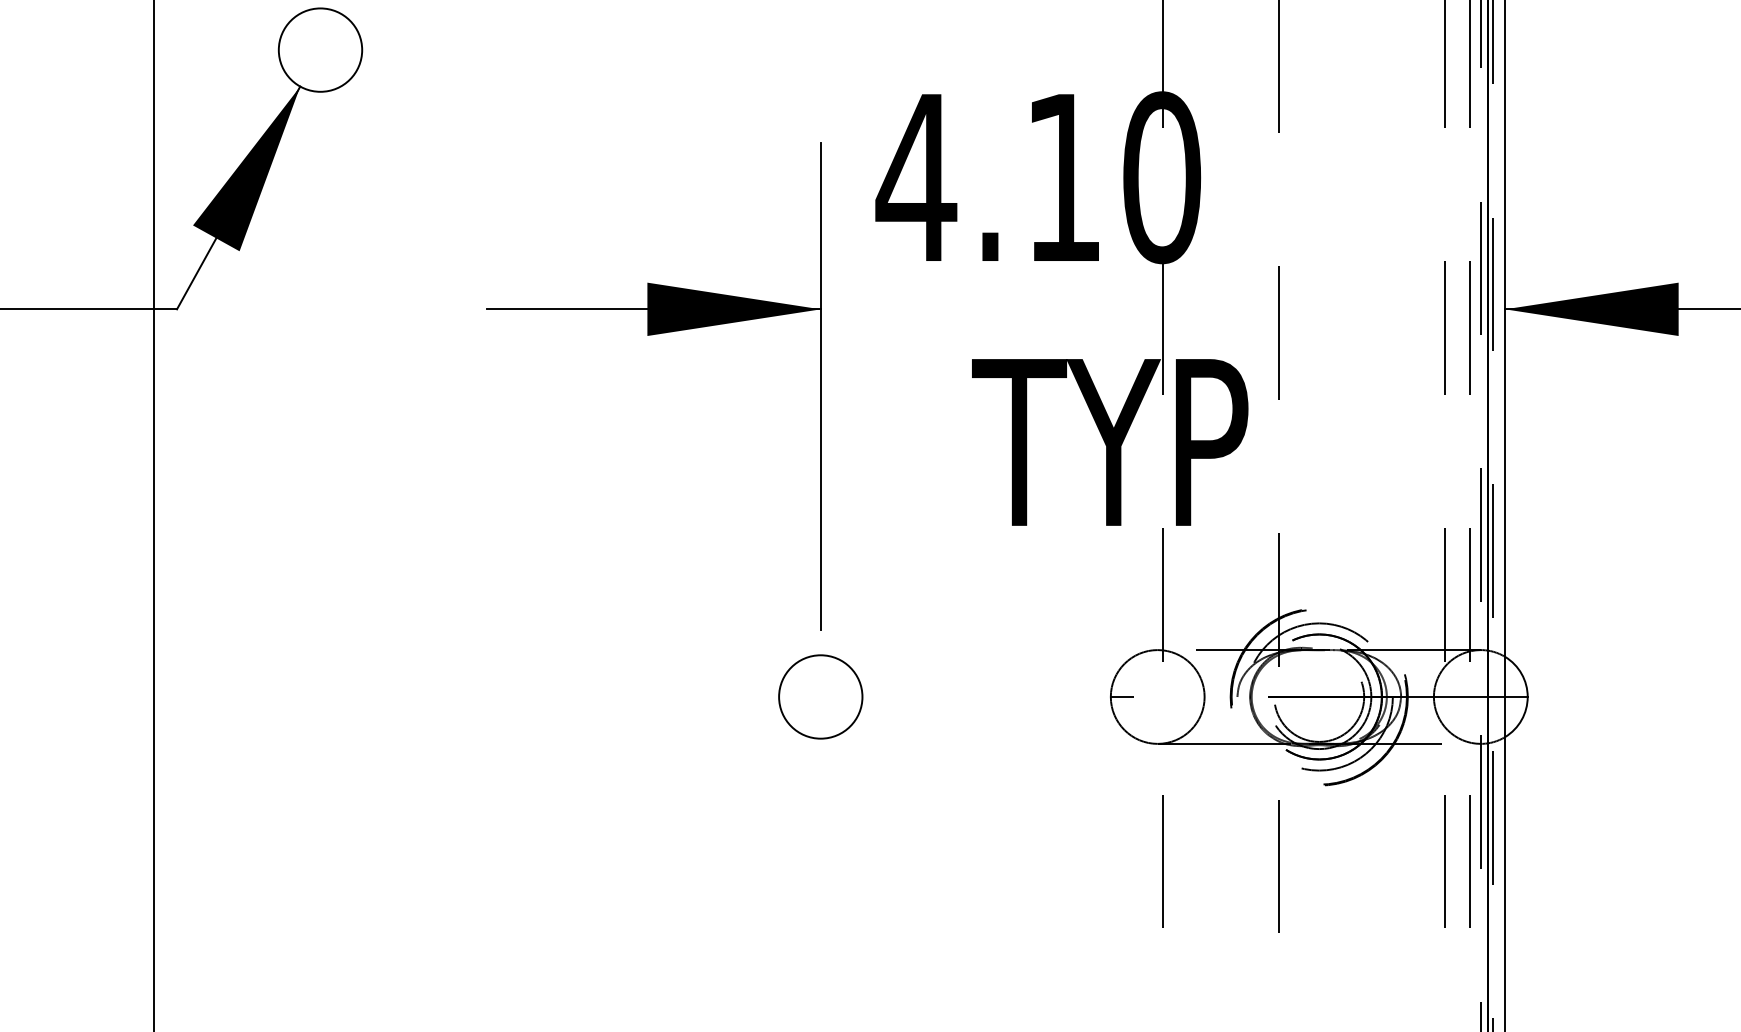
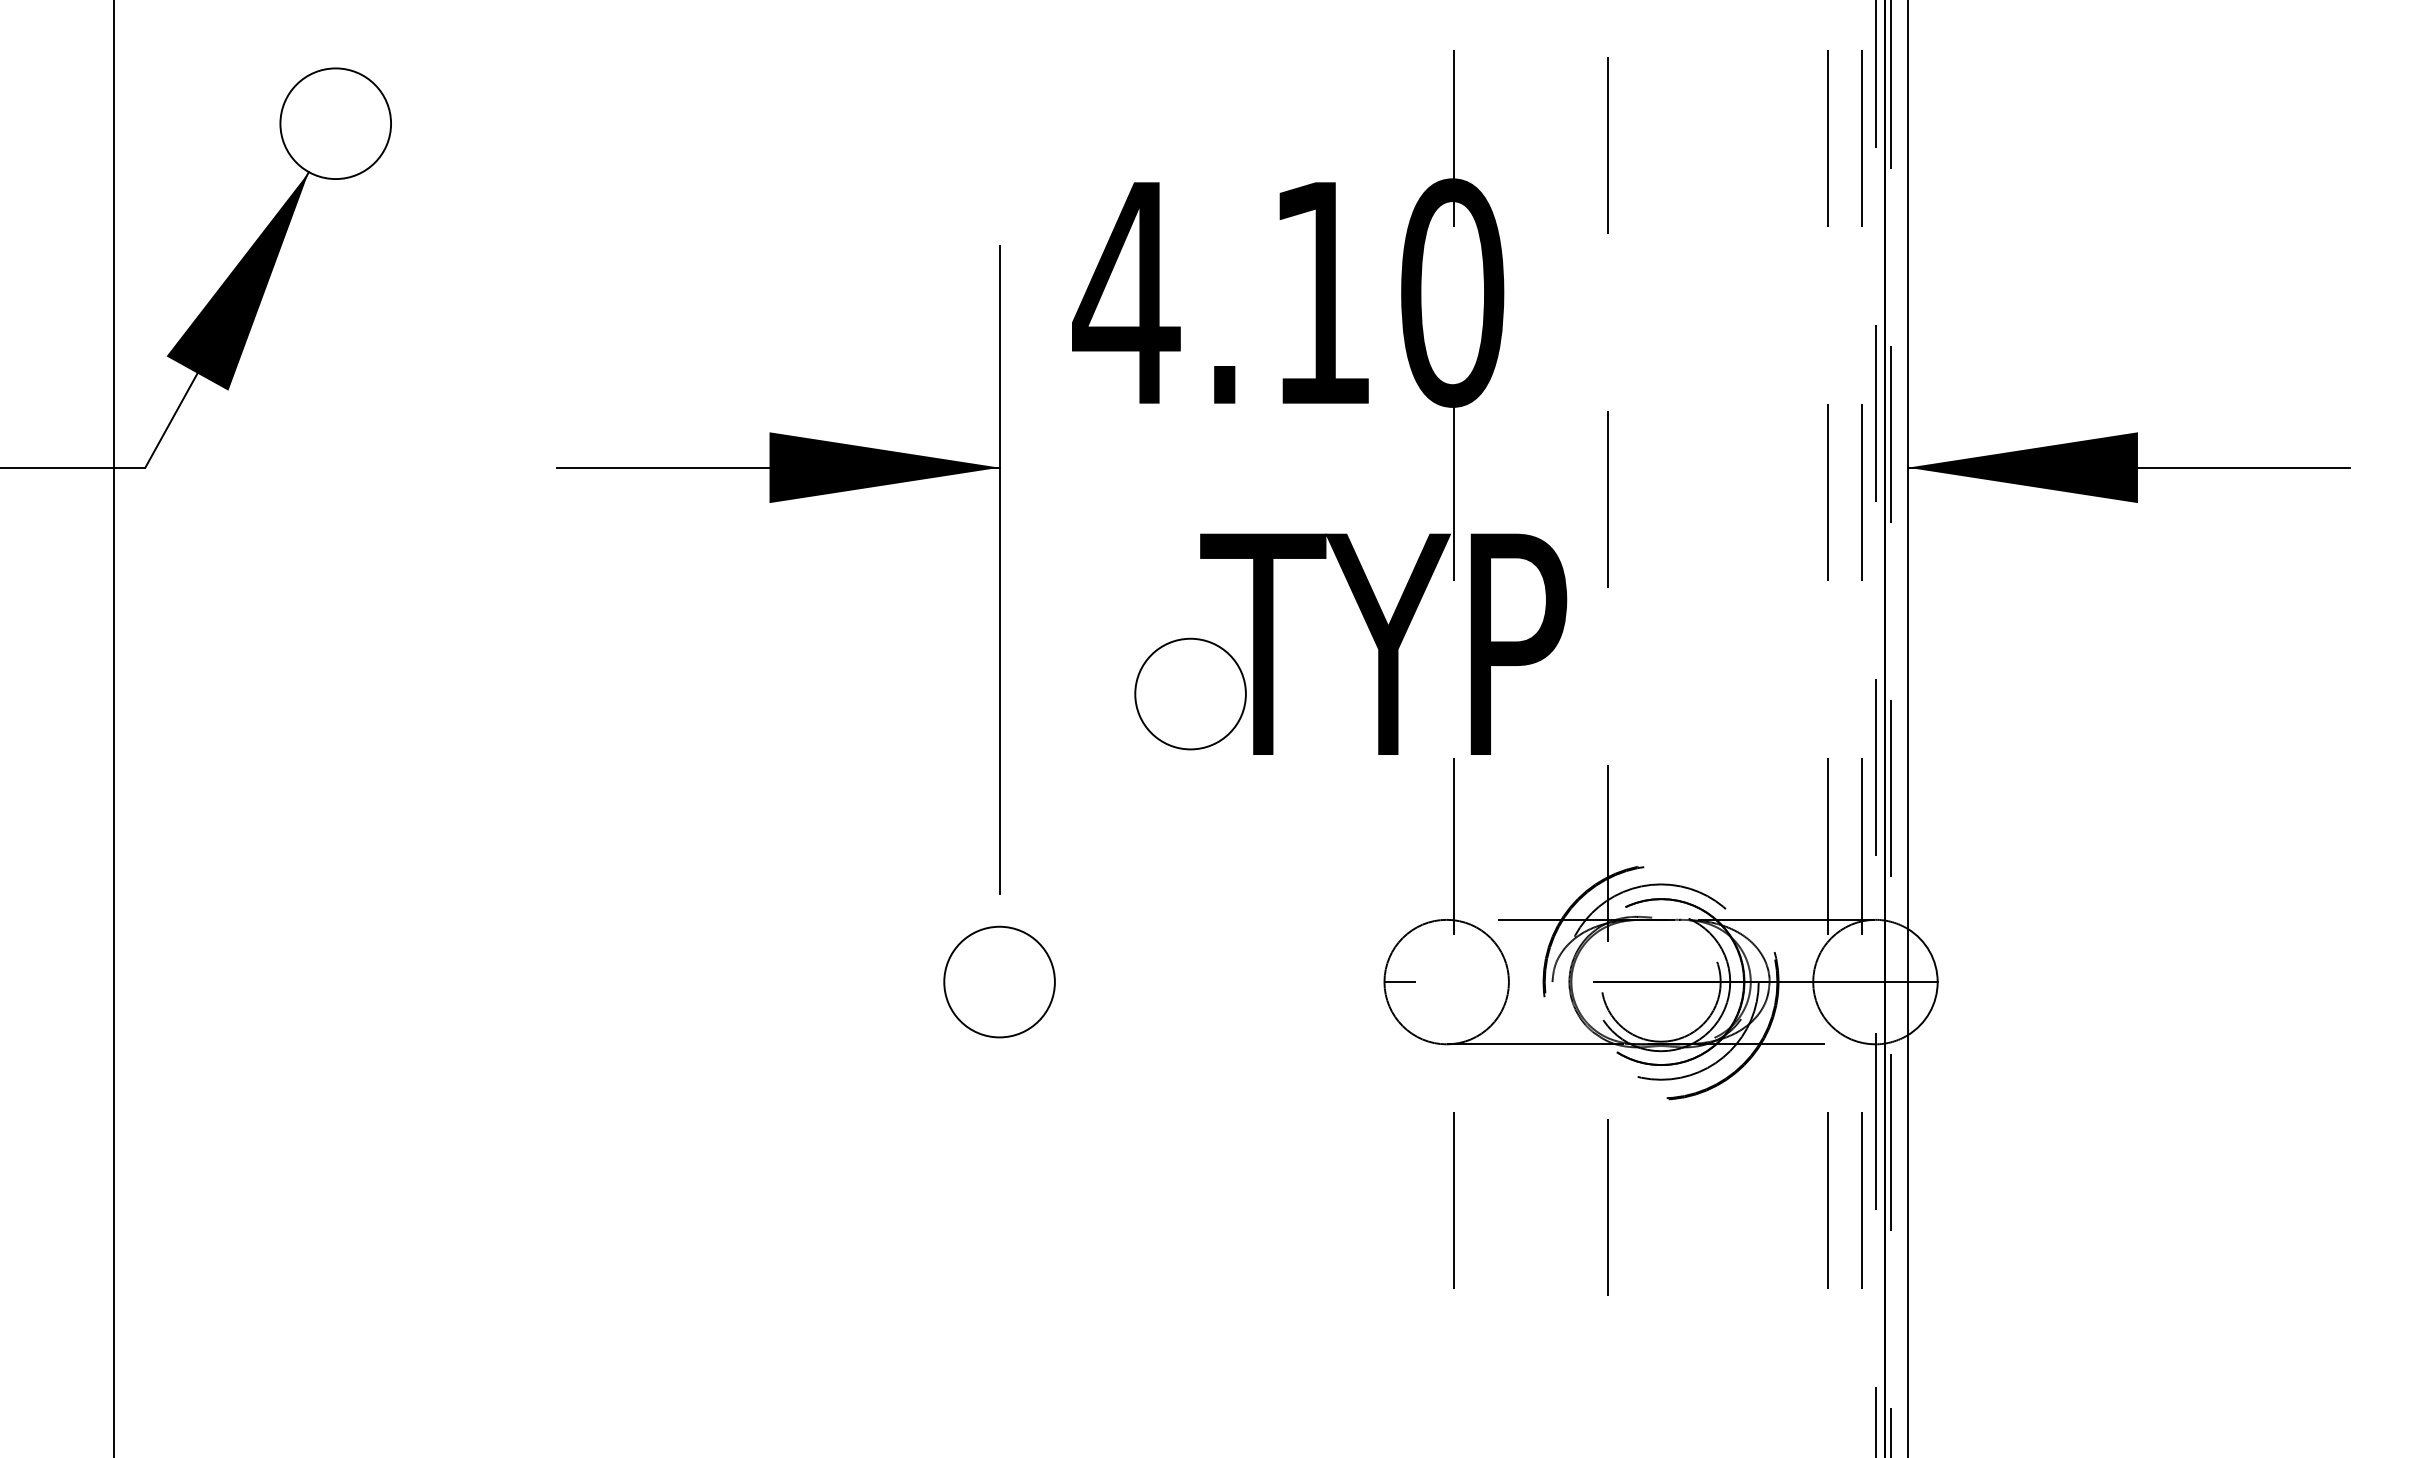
circle: (964, 479) -> (1190, 693), added

